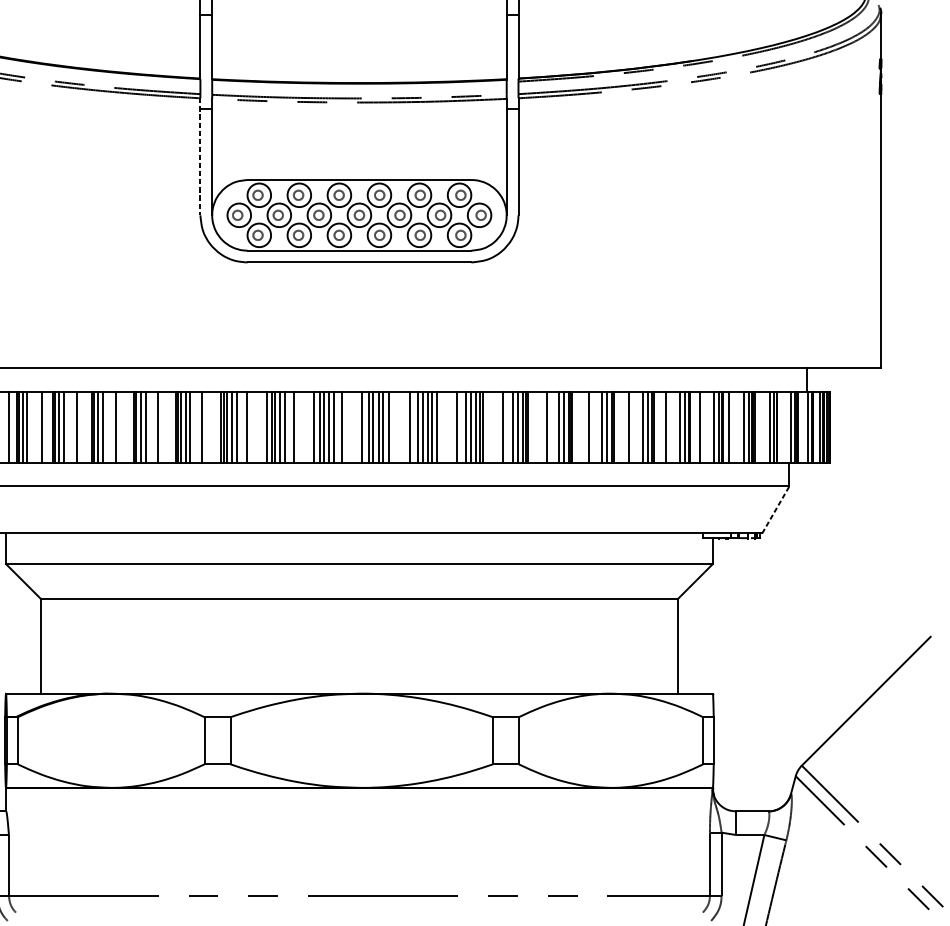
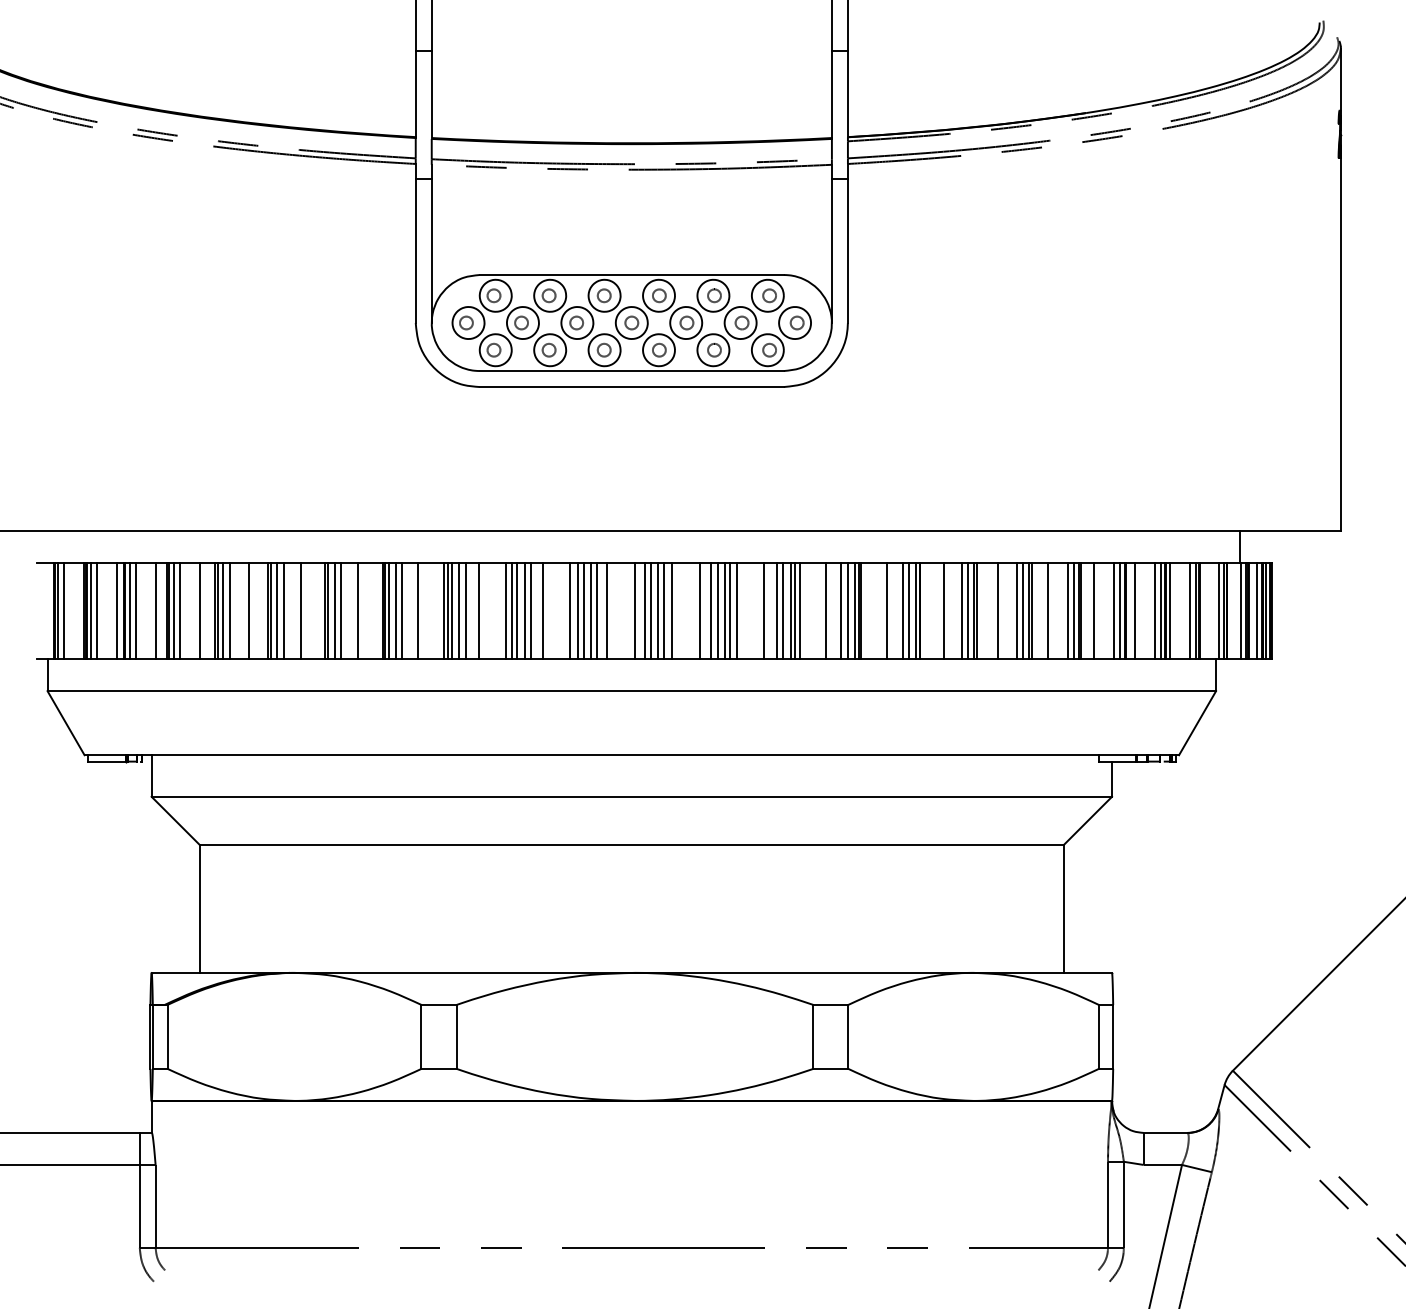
line: (200, 156) -> (415, 243), dashed -> solid
line: (775, 510) -> (1197, 723), dashed -> solid

